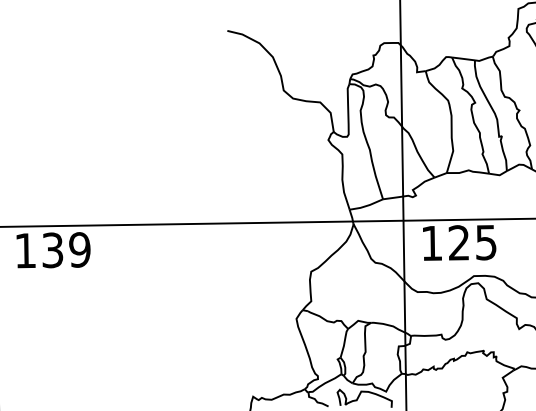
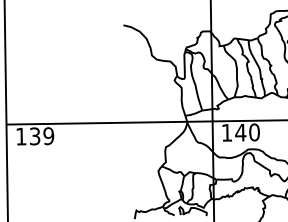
text: (472, 242) -> (247, 132), 125 -> 140

